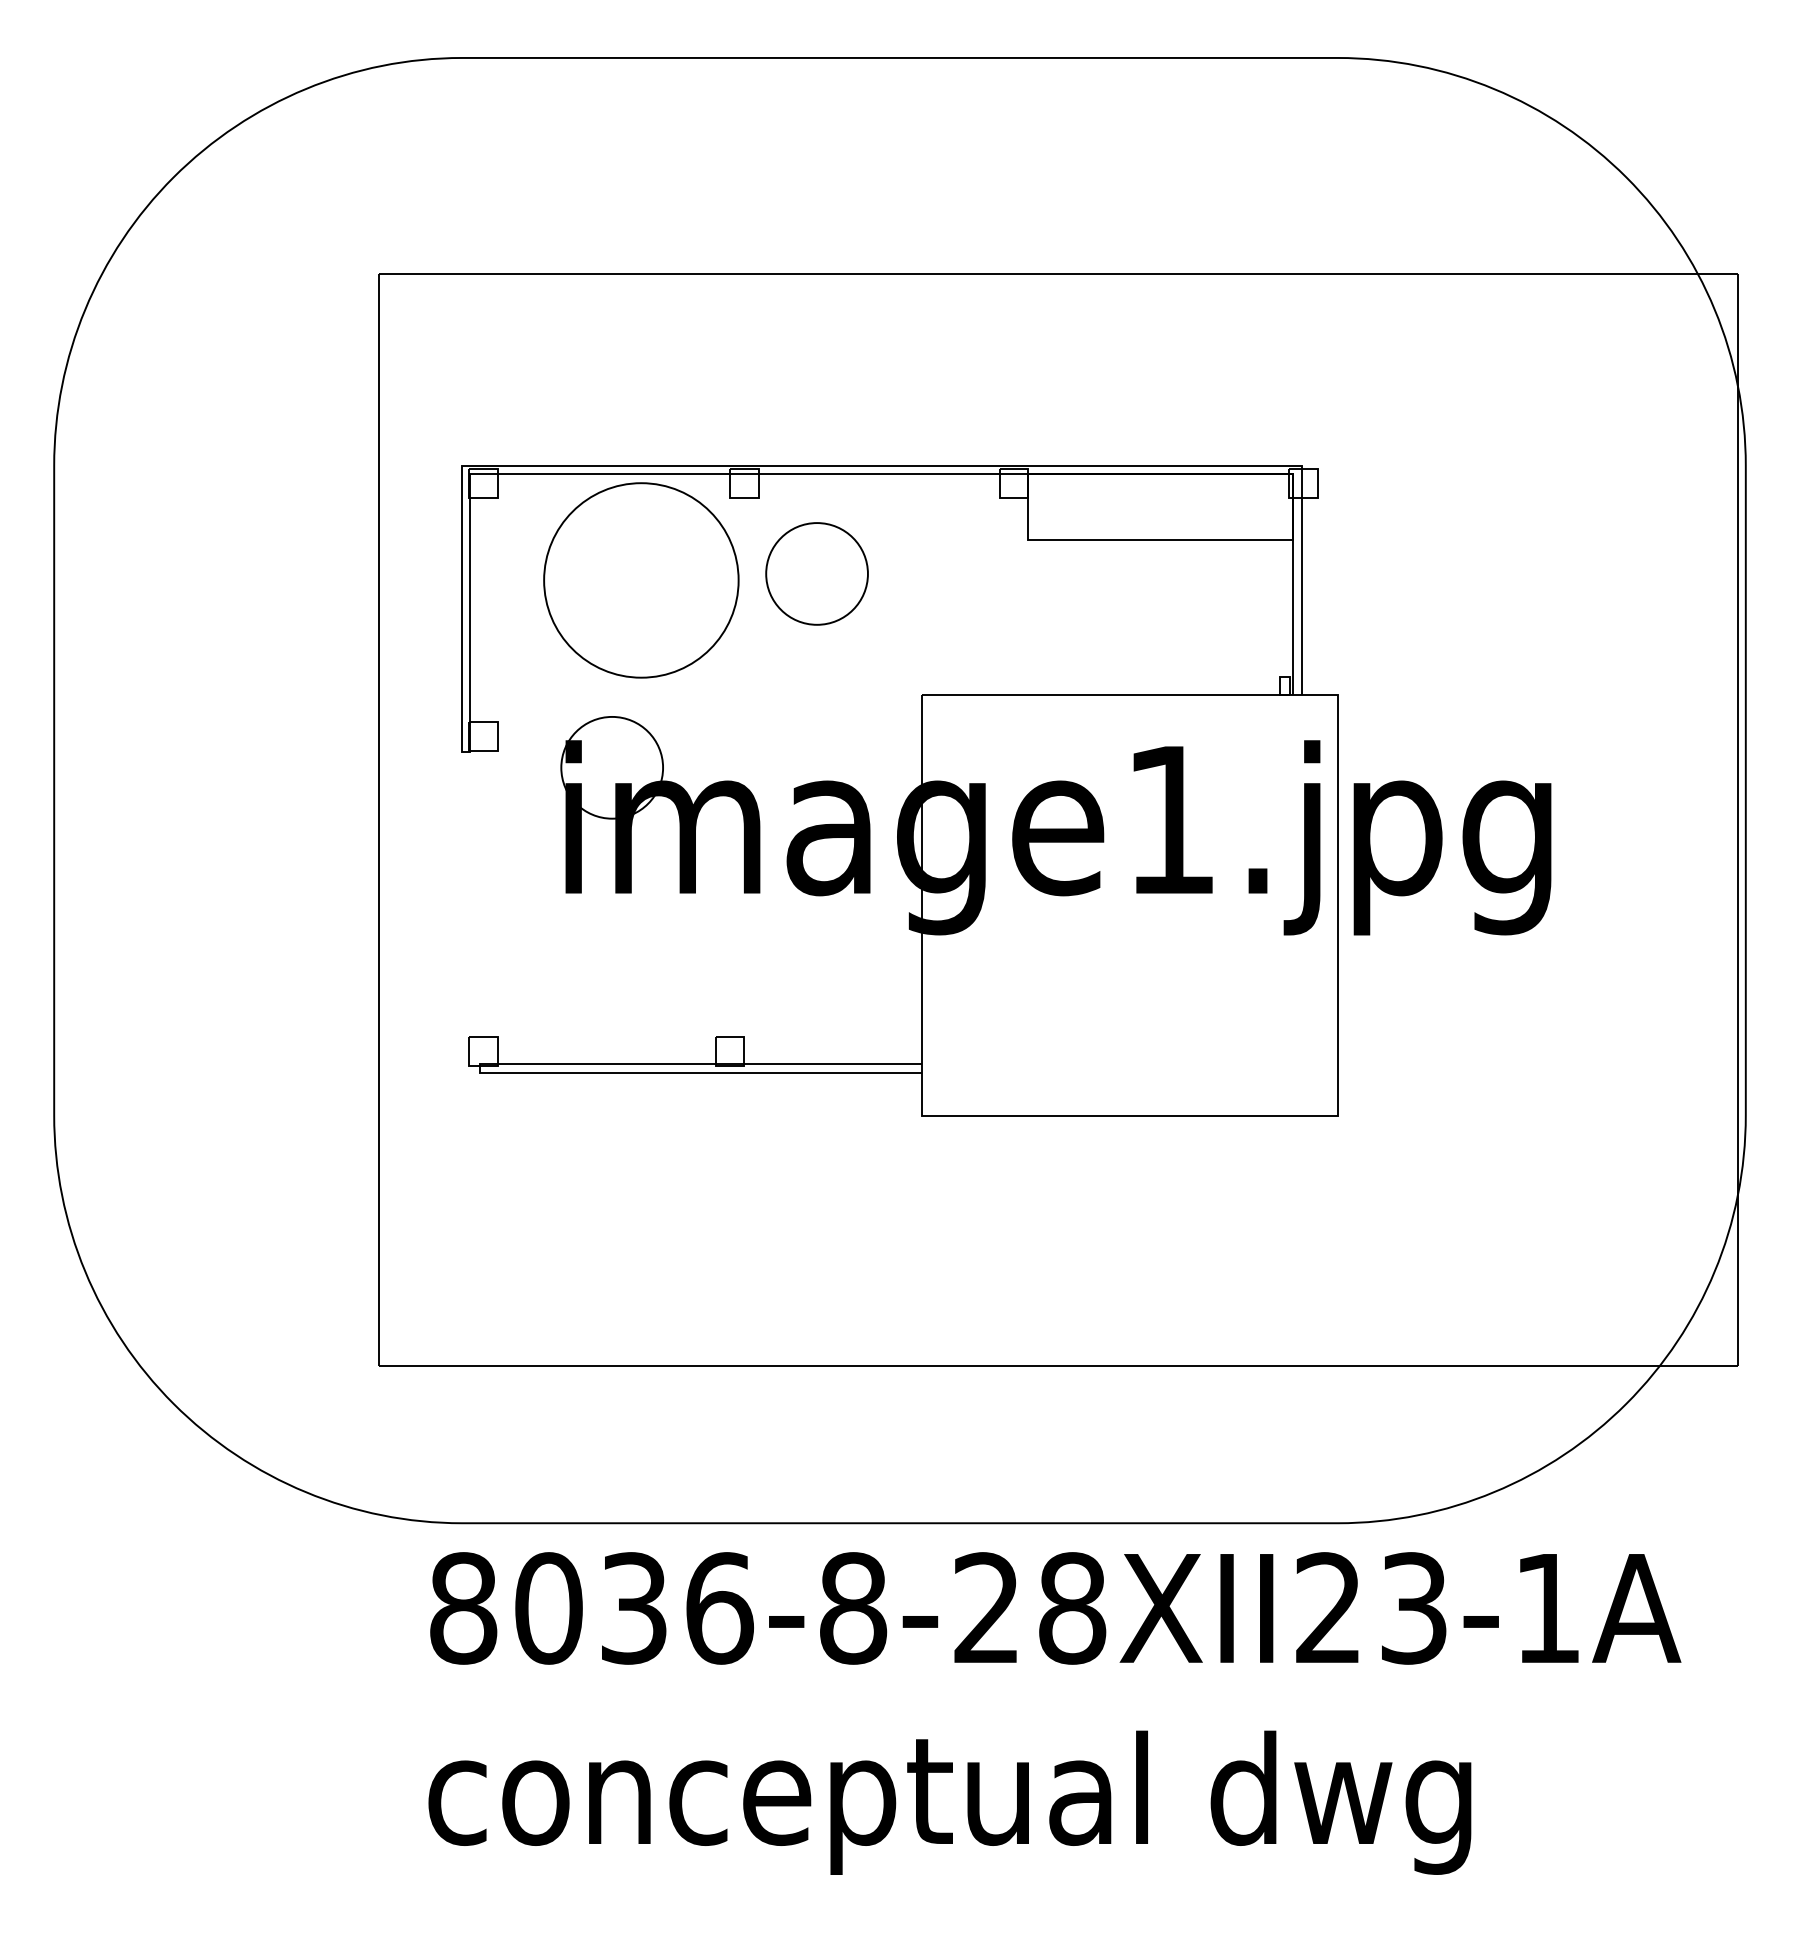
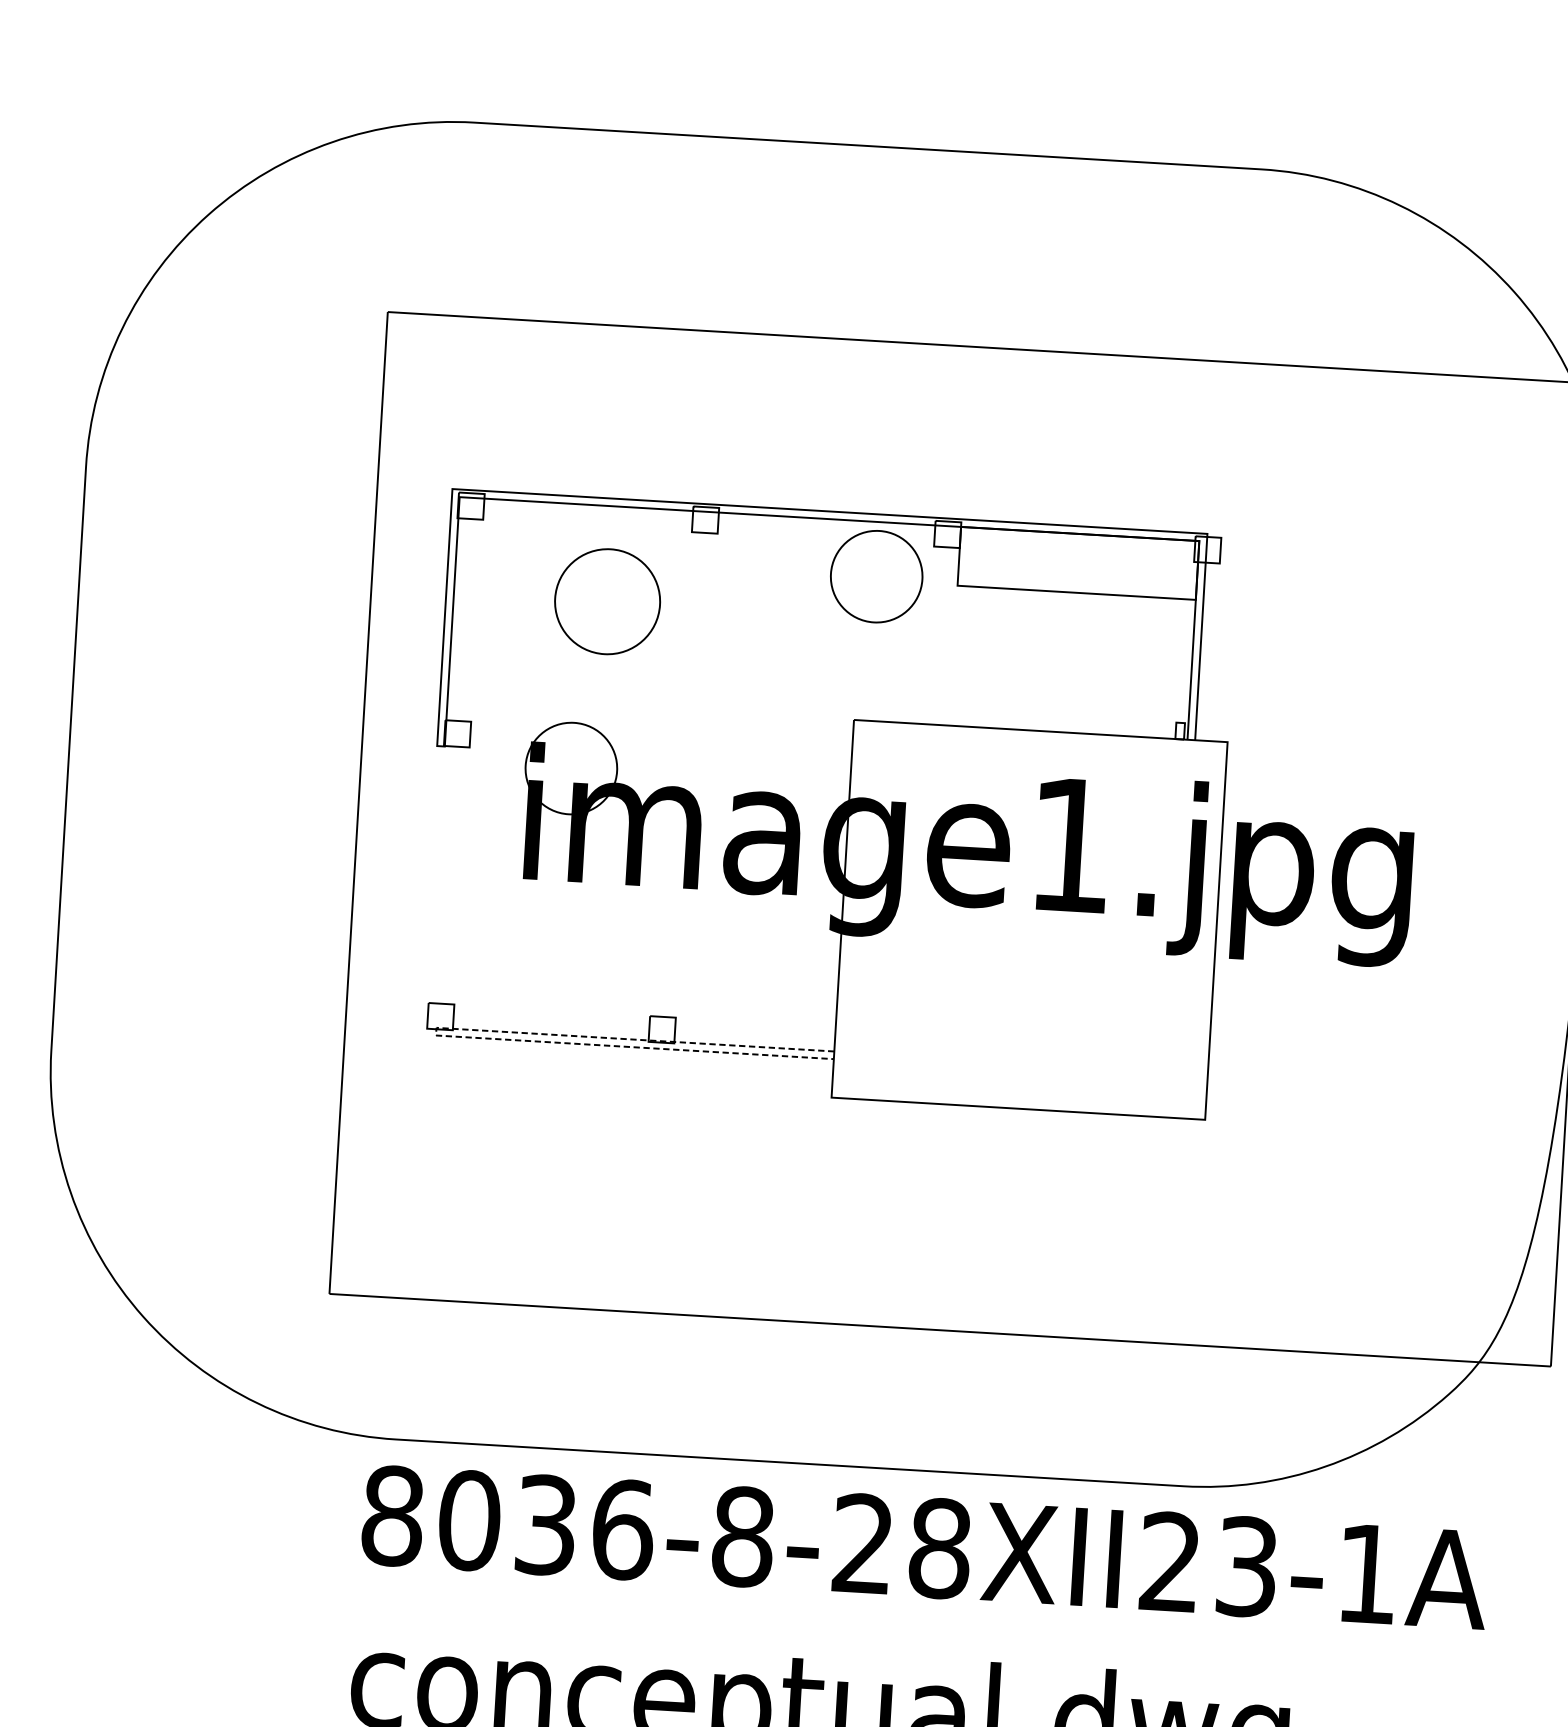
circle: (816, 573) -> (876, 576), moved
circle: (641, 580) -> (607, 601), size x0.6
line: (479, 1068) -> (436, 1031), solid -> dashed

